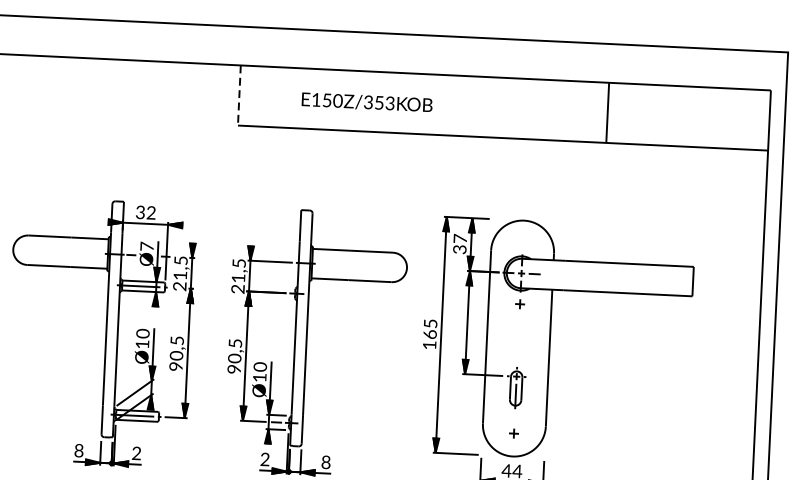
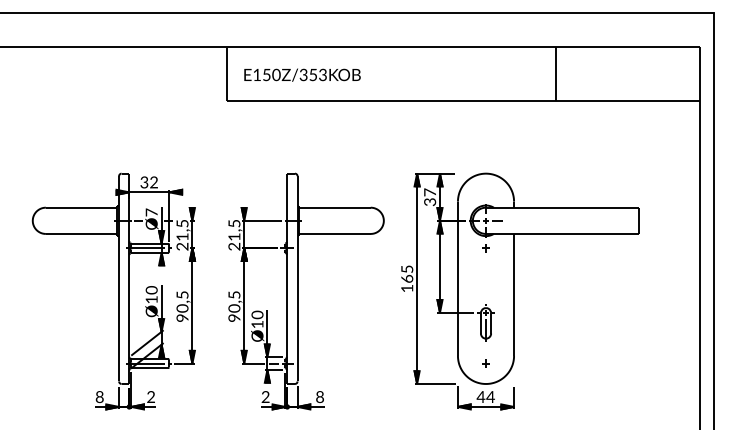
line: (239, 95) -> (227, 74), dashed -> solid
text: (367, 101) -> (302, 74), moved

